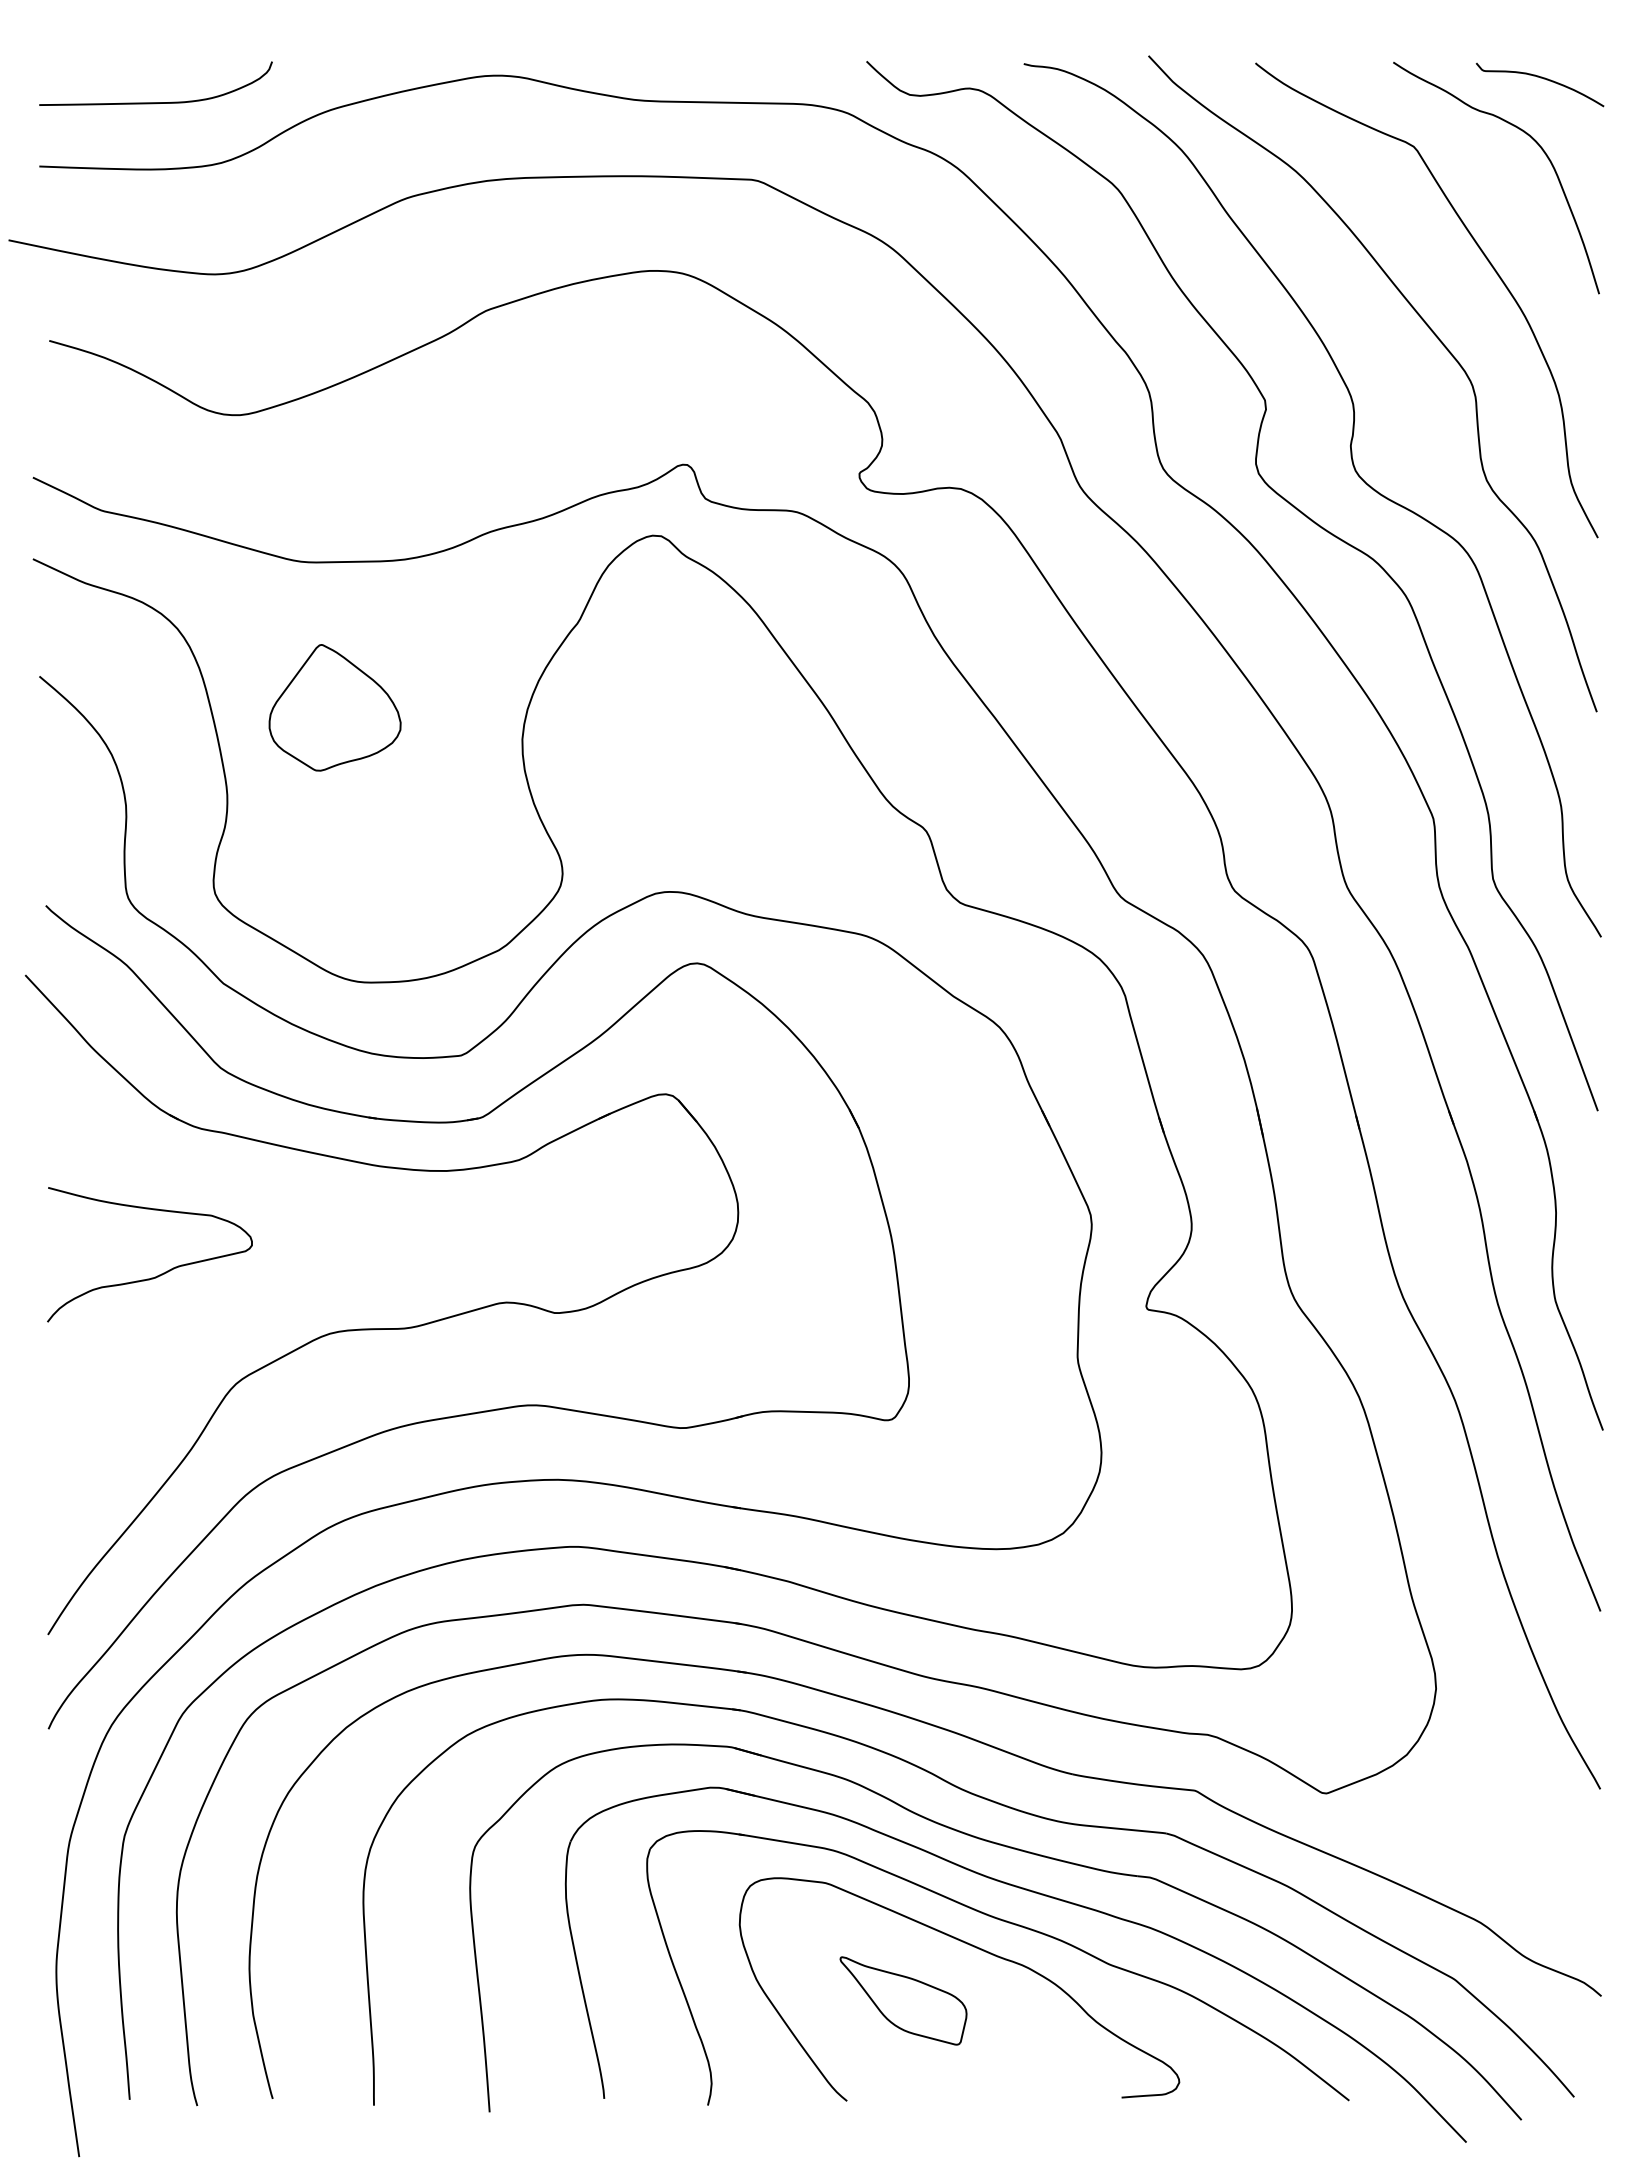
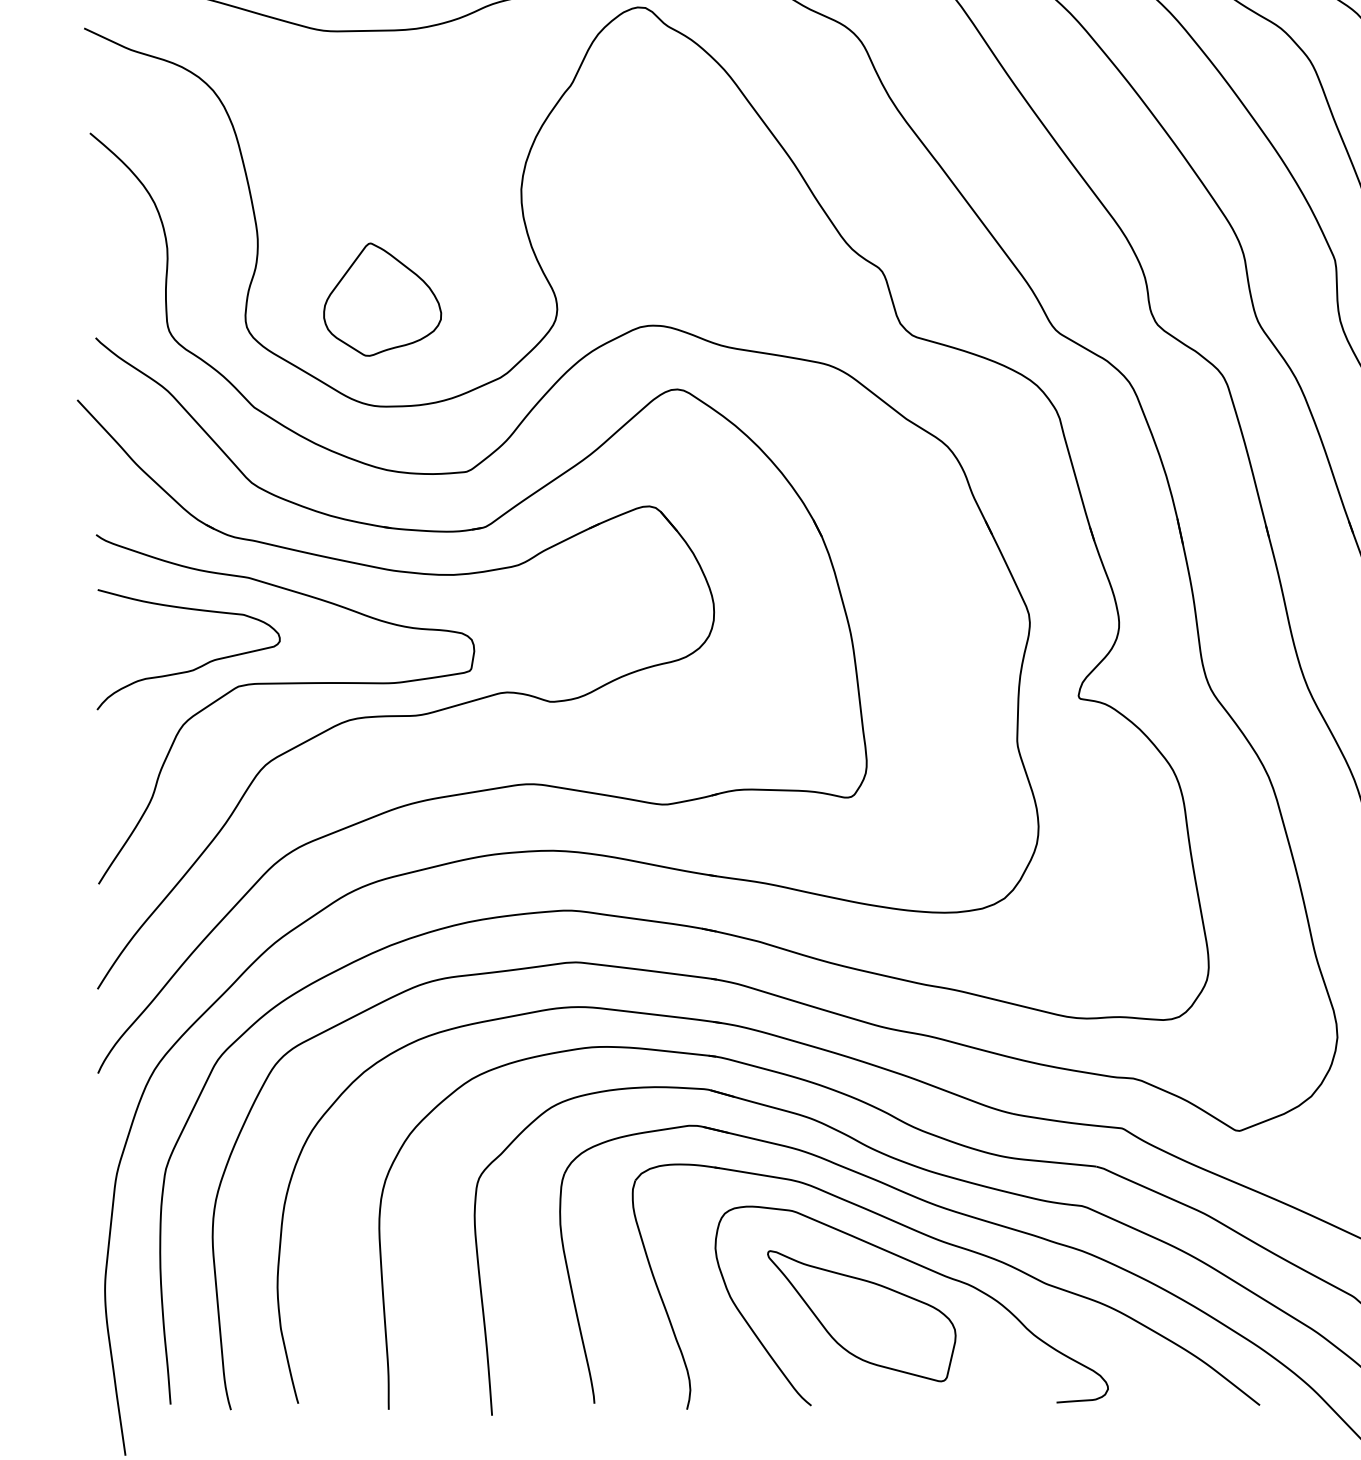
part: (334, 707) -> (382, 299), moved
curve: (258, 1293) -> (285, 684), added
part: (903, 2000) -> (861, 1315), size x1.67

